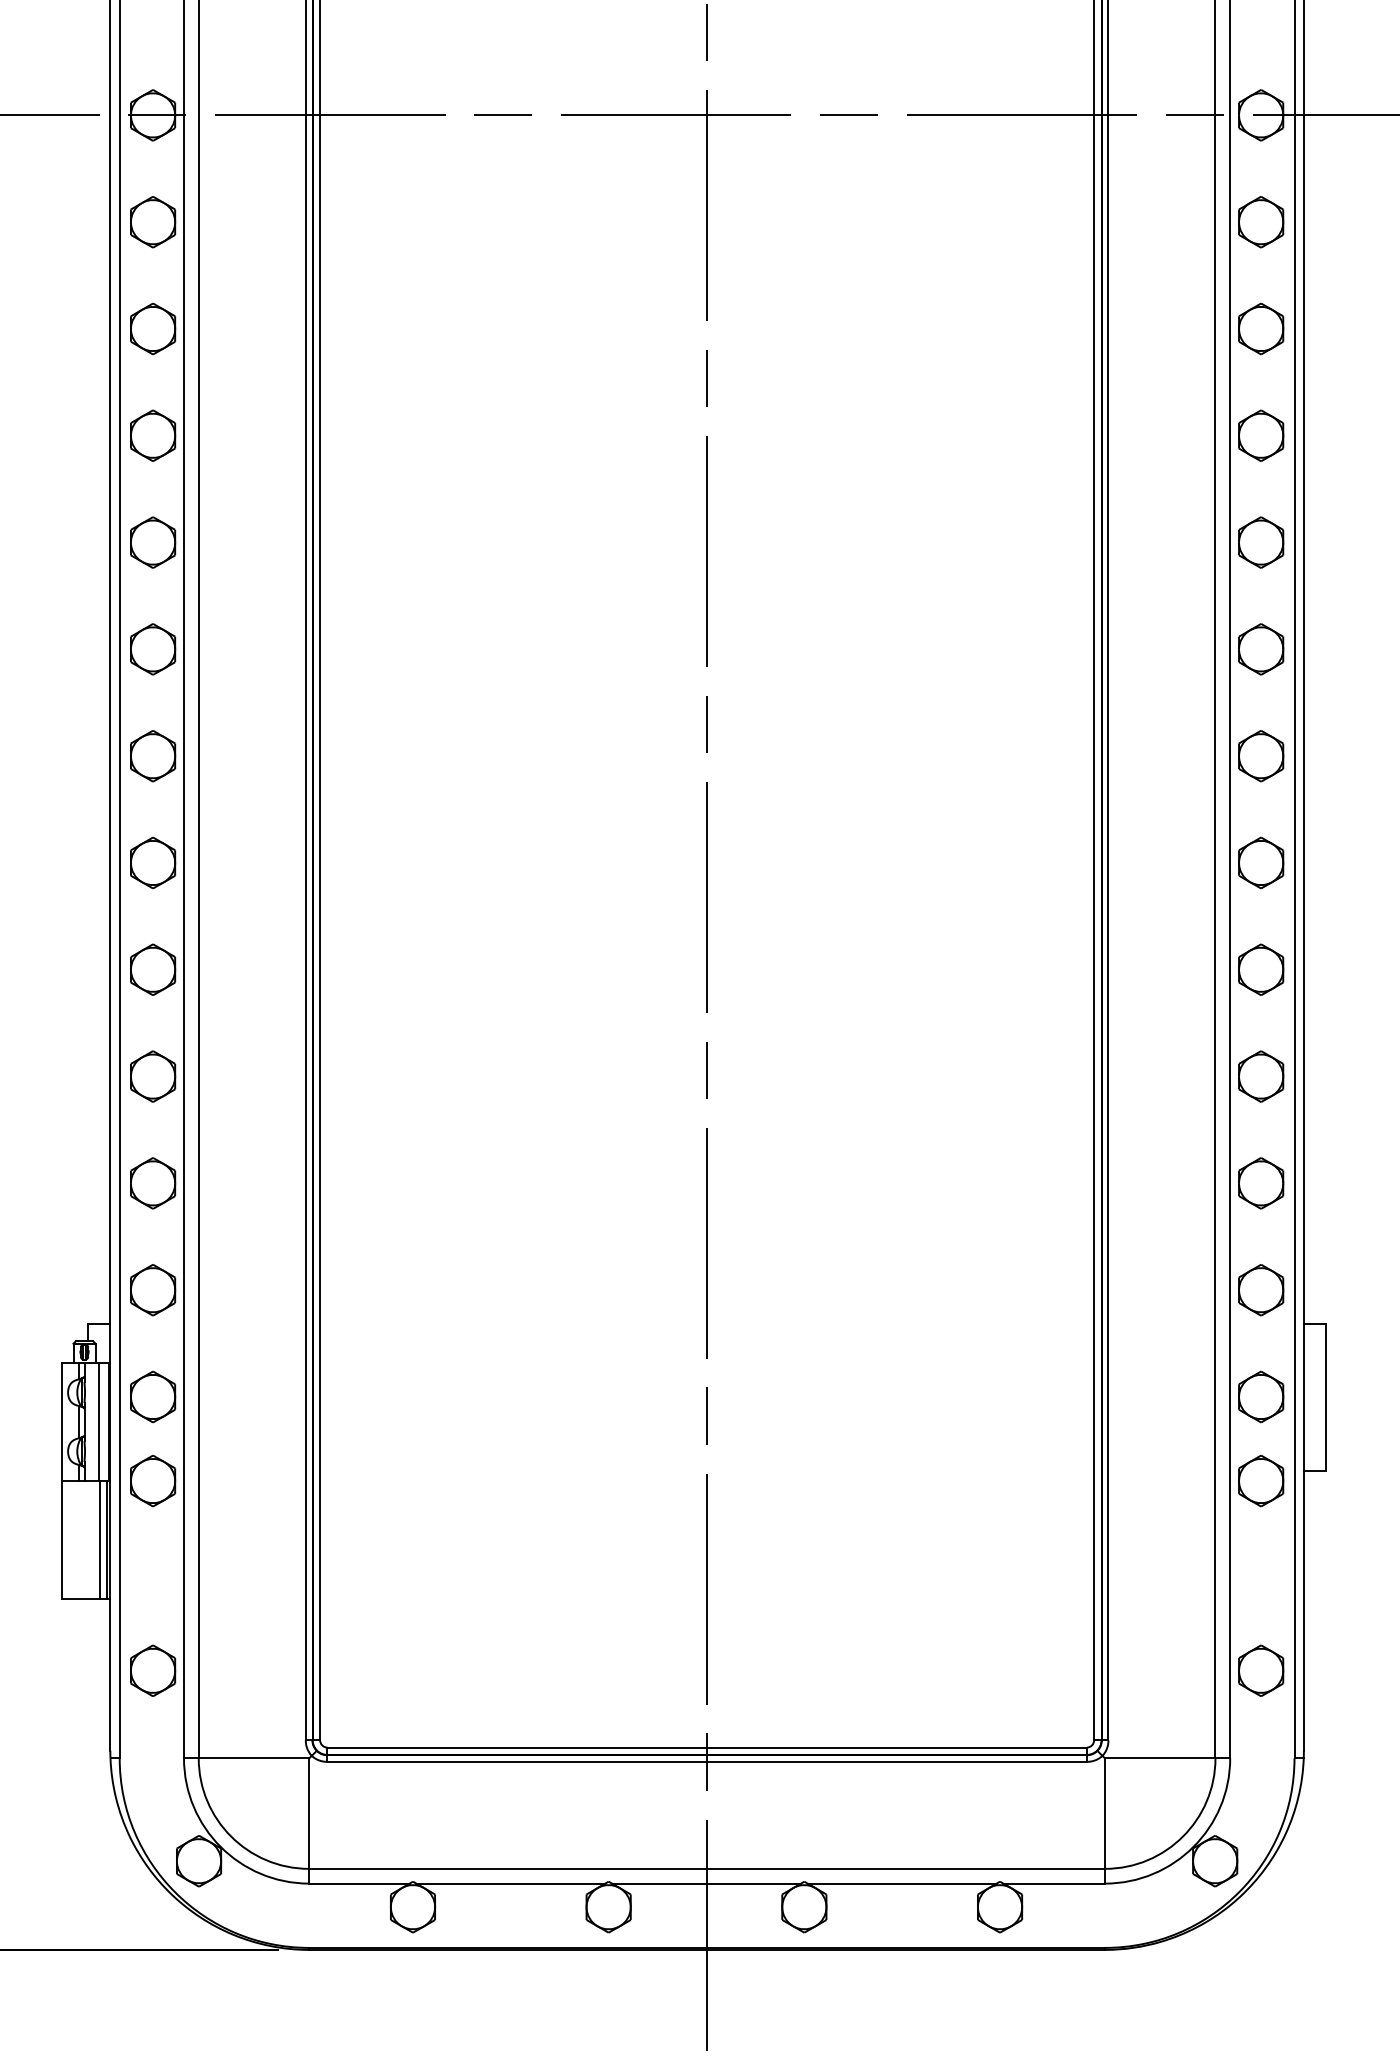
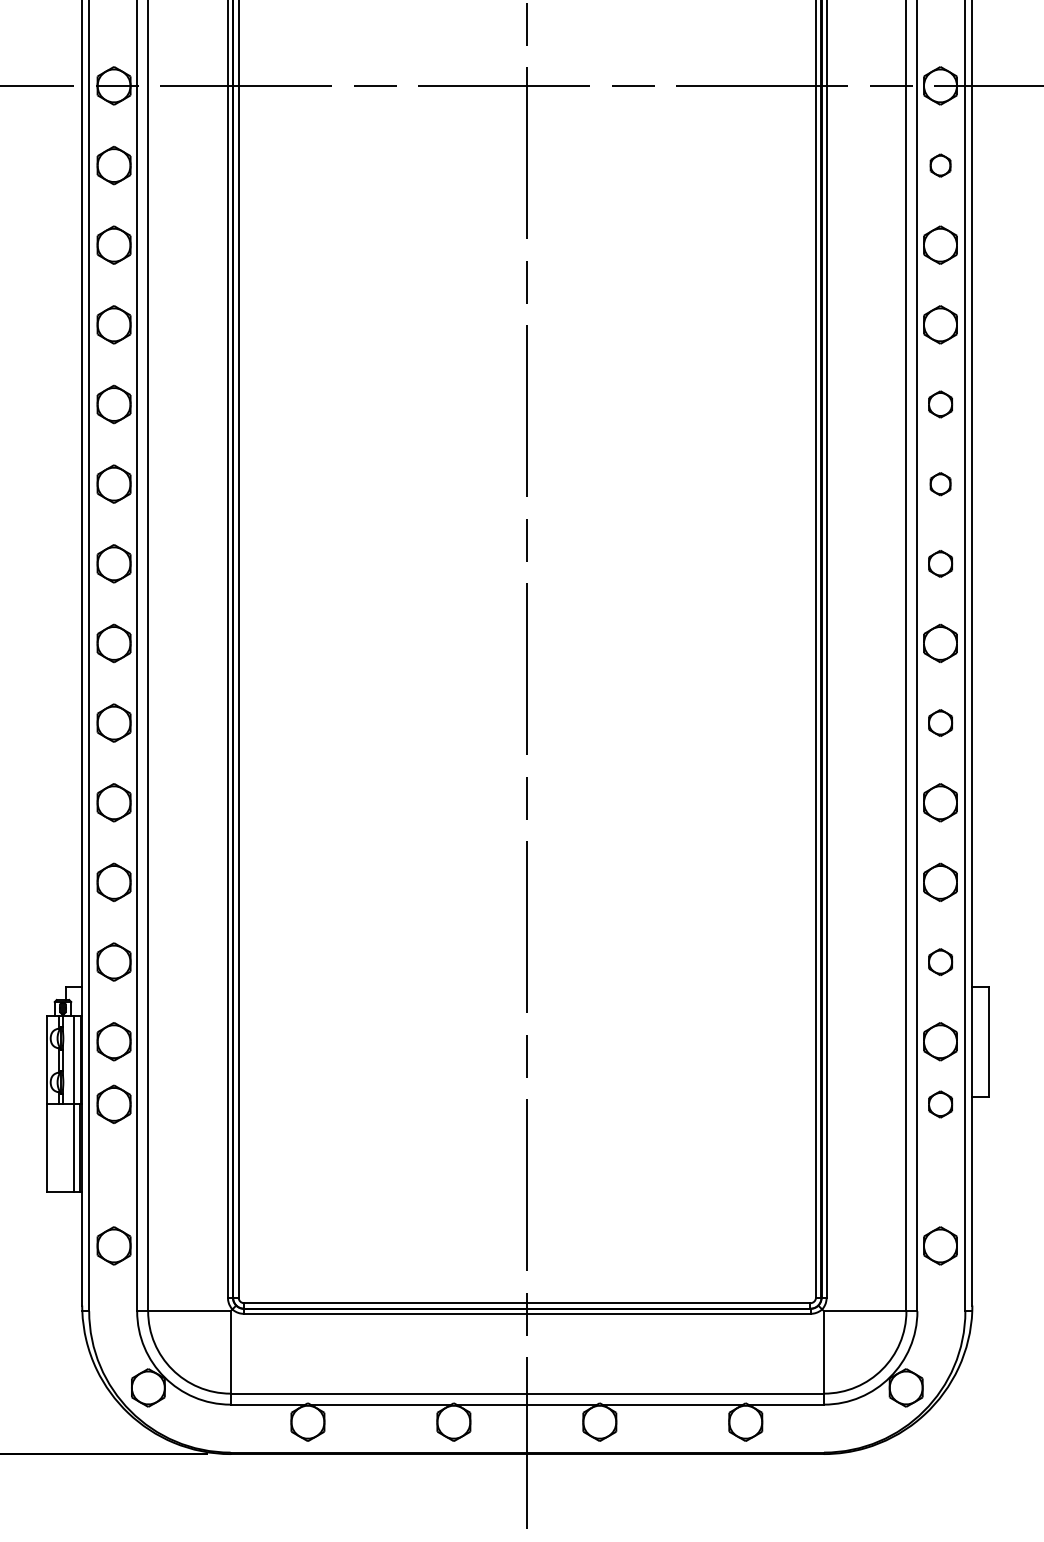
part: (1261, 222) -> (940, 165), size x0.6
part: (1261, 542) -> (940, 404), size x0.7
part: (1261, 649) -> (940, 484), size x0.6
part: (1261, 756) -> (940, 564), size x0.7
part: (1261, 969) -> (940, 722), size x0.7
part: (1261, 1290) -> (940, 962), size x0.7
part: (1261, 1481) -> (940, 1104), size x0.7

